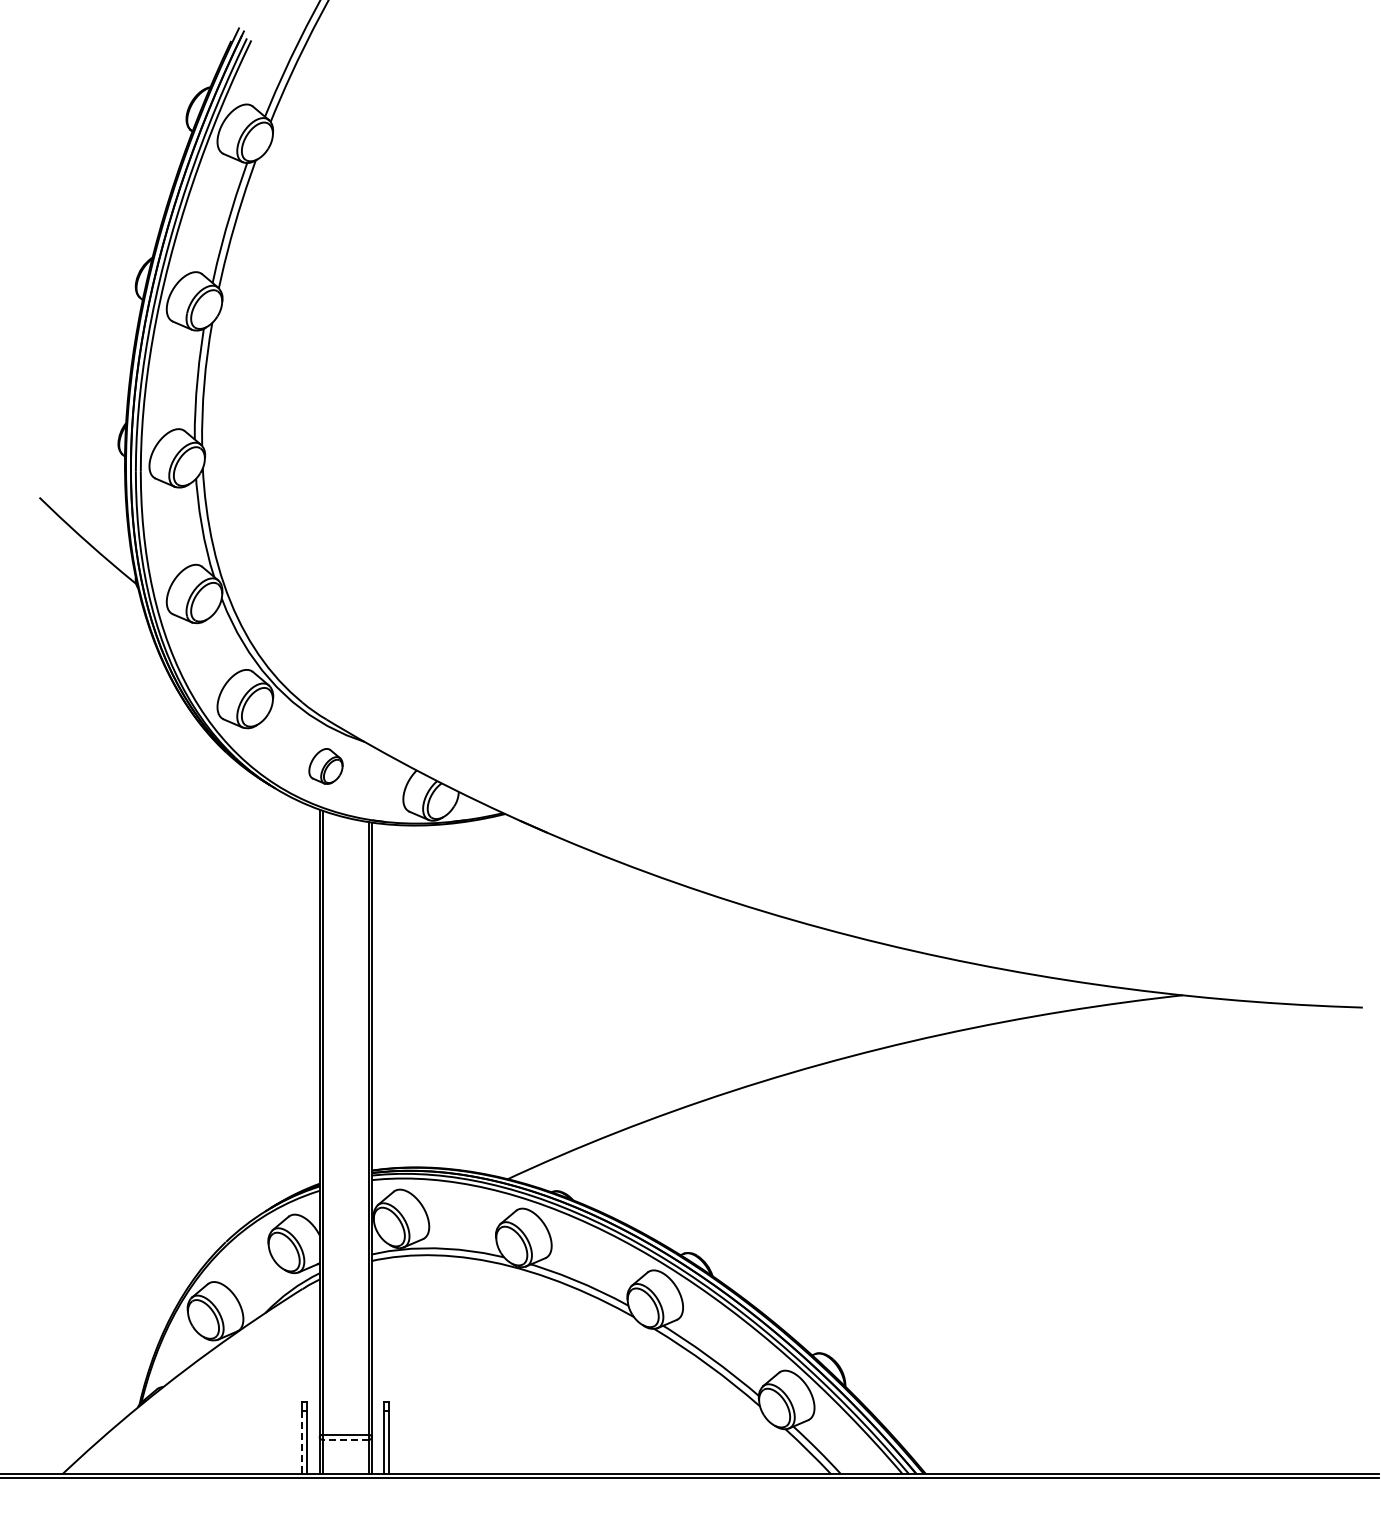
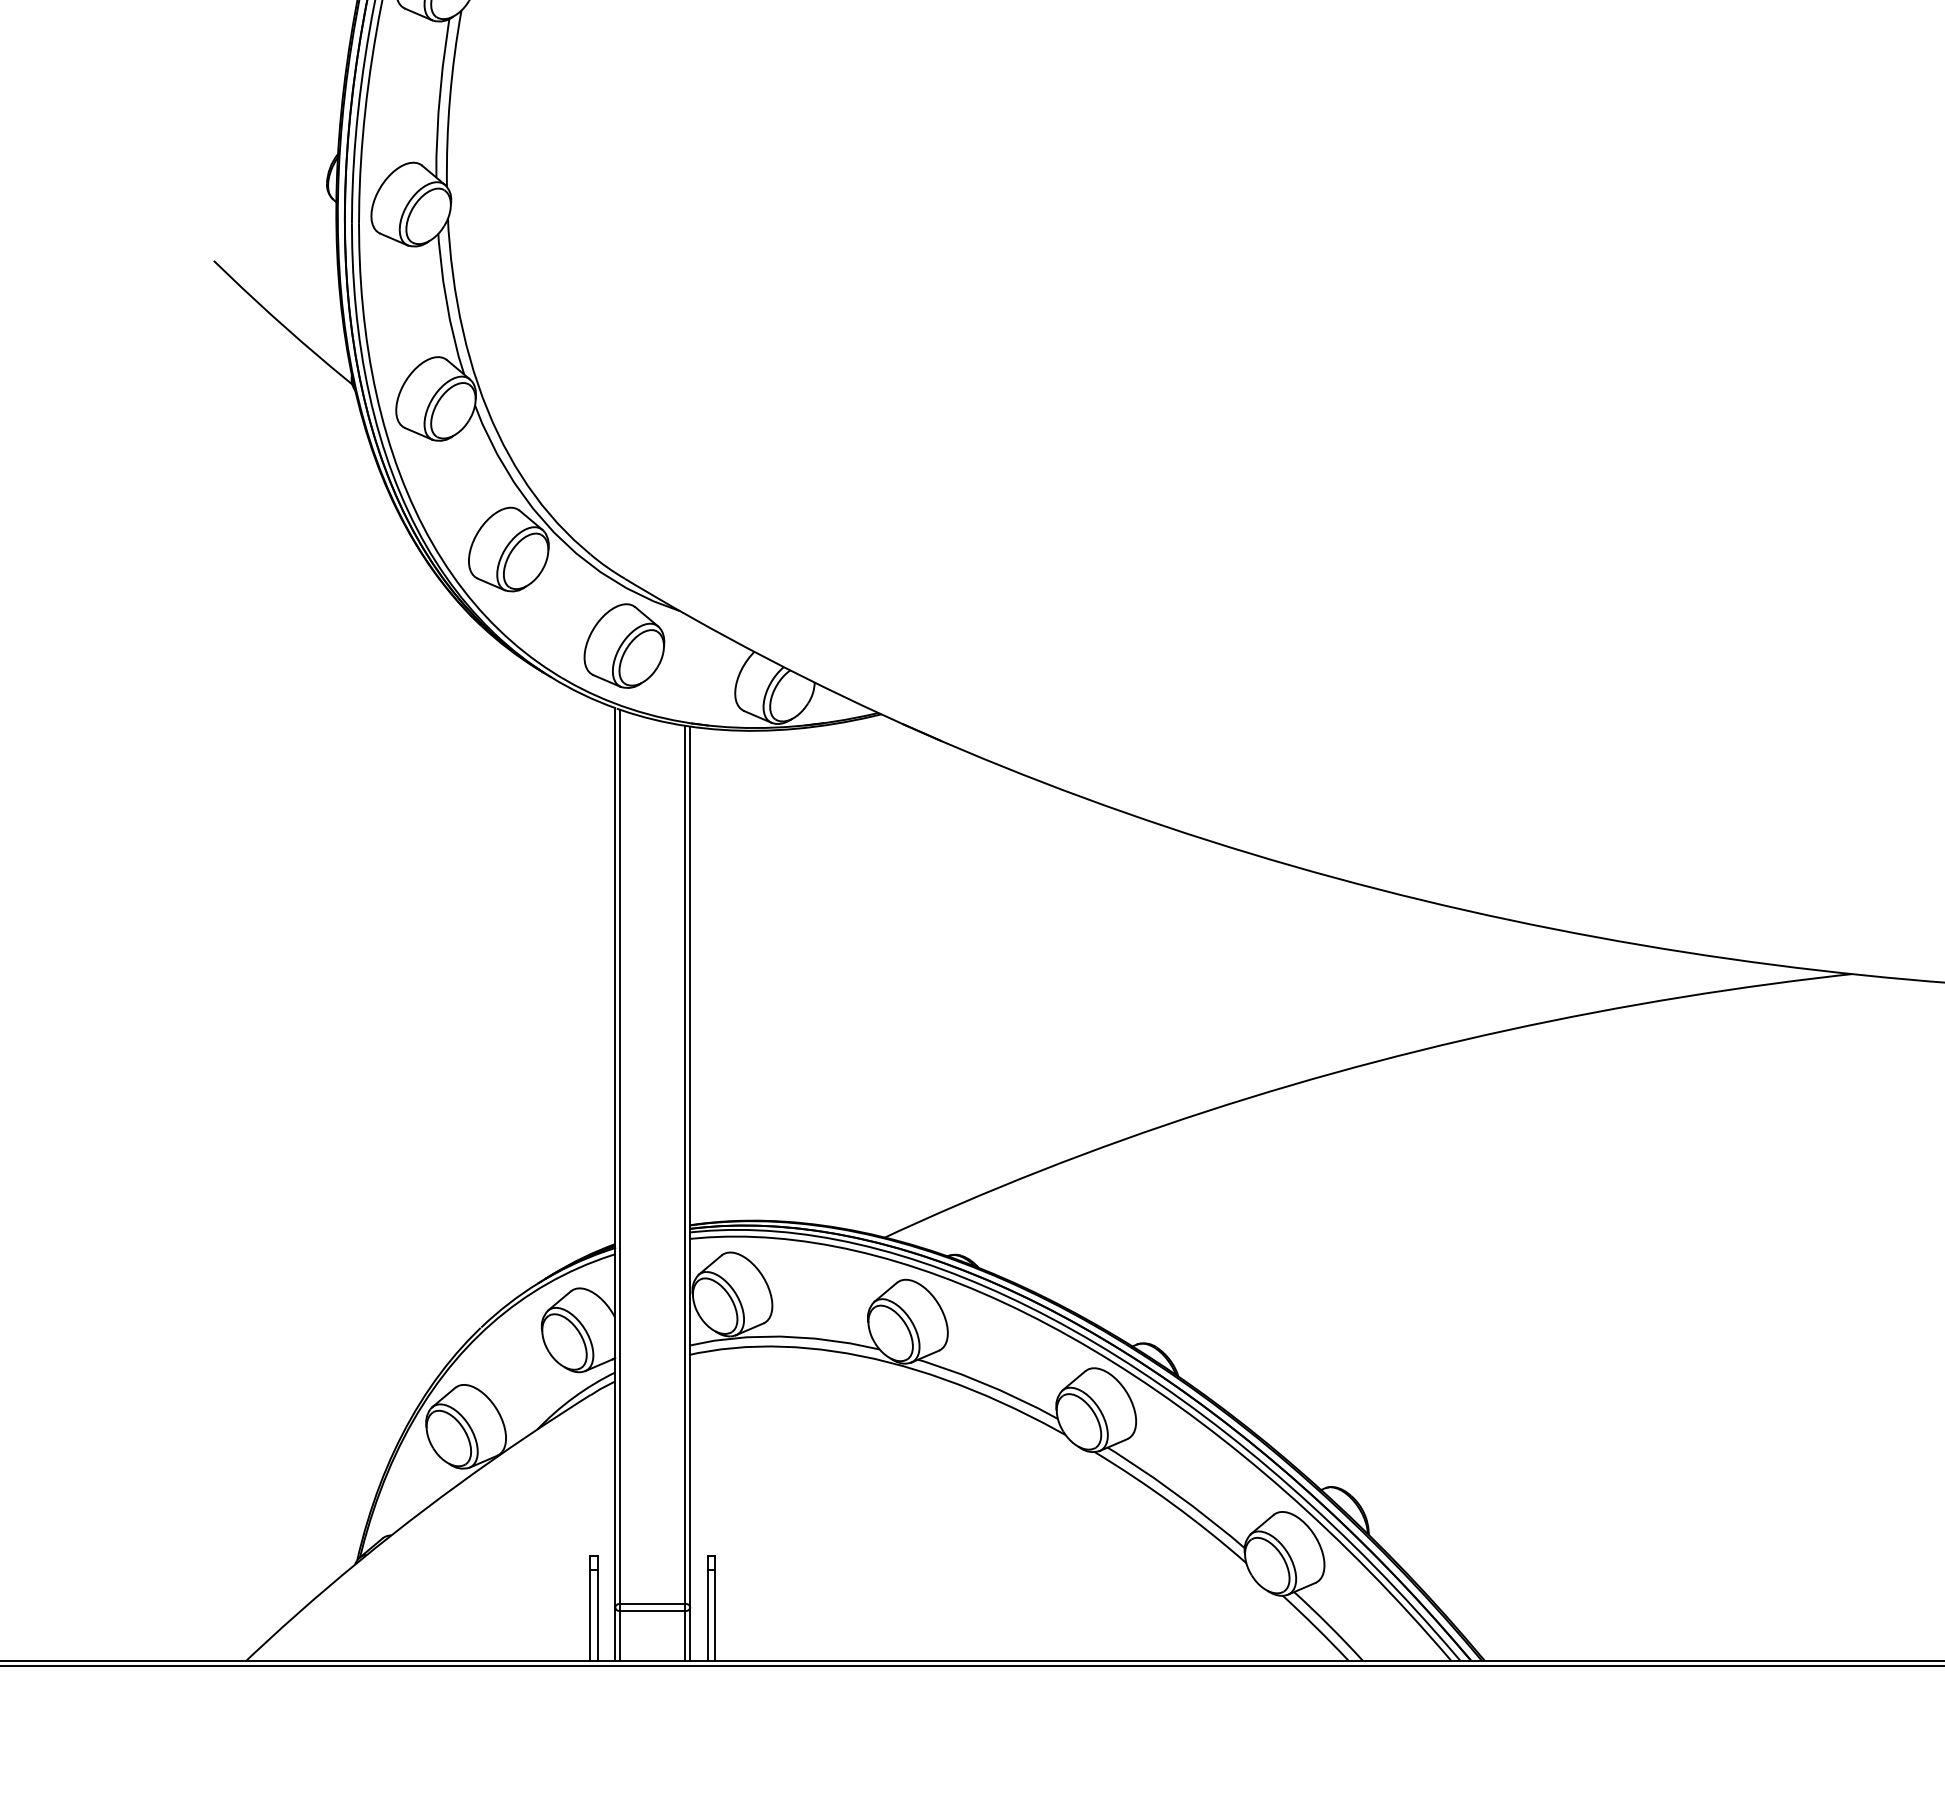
part: (325, 766) -> (623, 646), size x1.67
line: (345, 1439) -> (652, 1610), dashed -> solid
line: (302, 1442) -> (590, 1614), dashed -> solid

